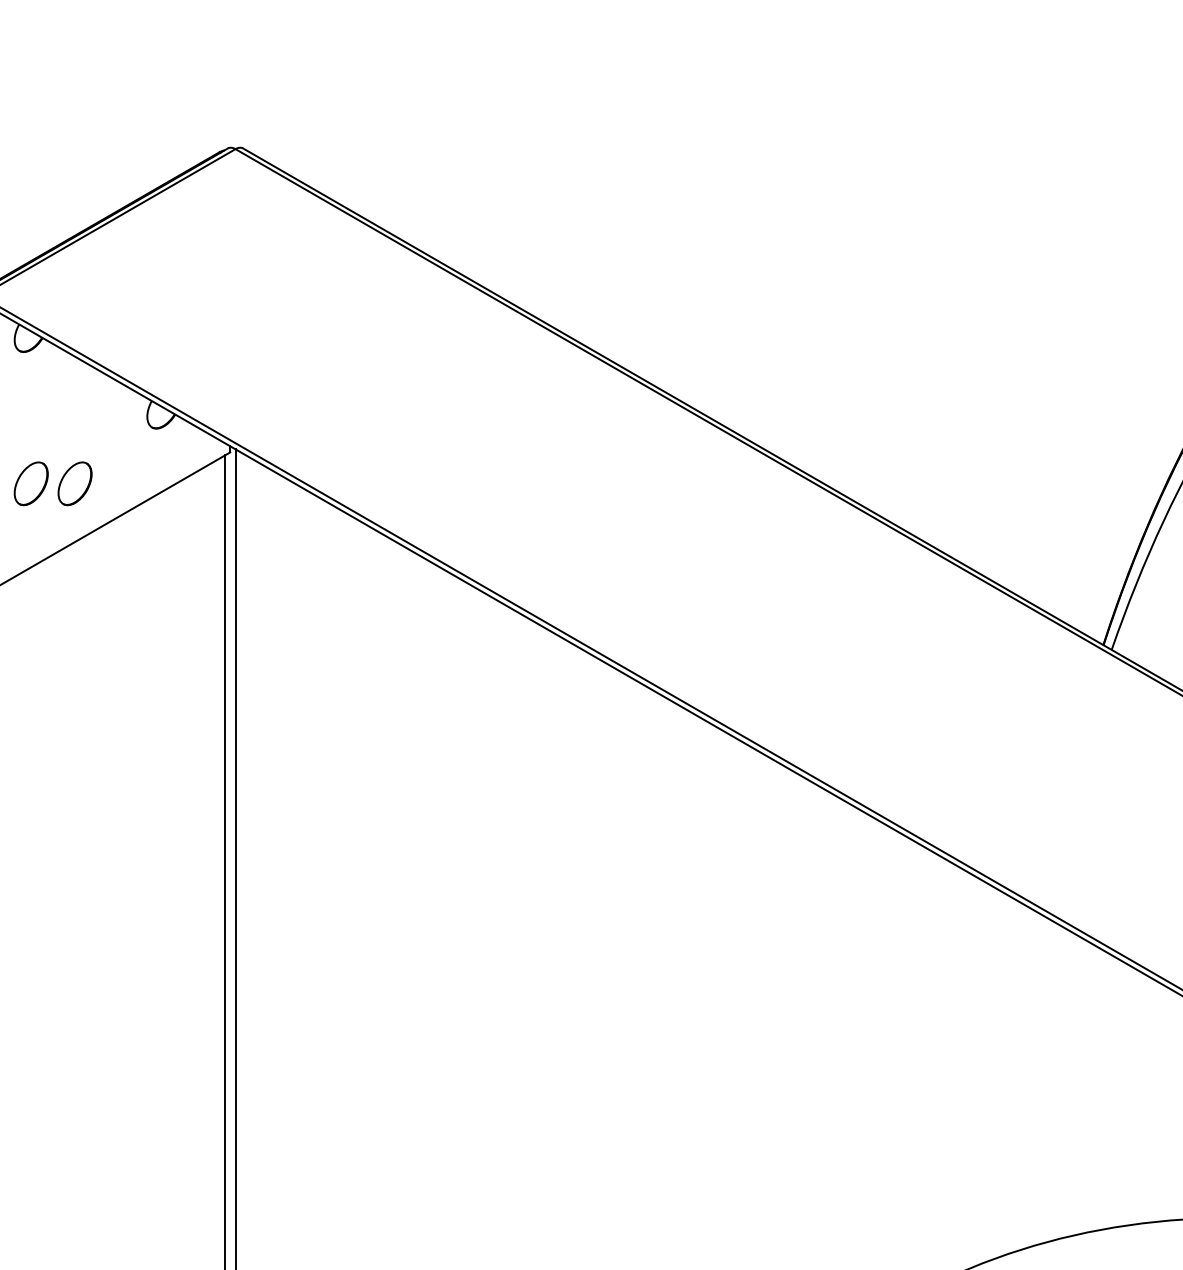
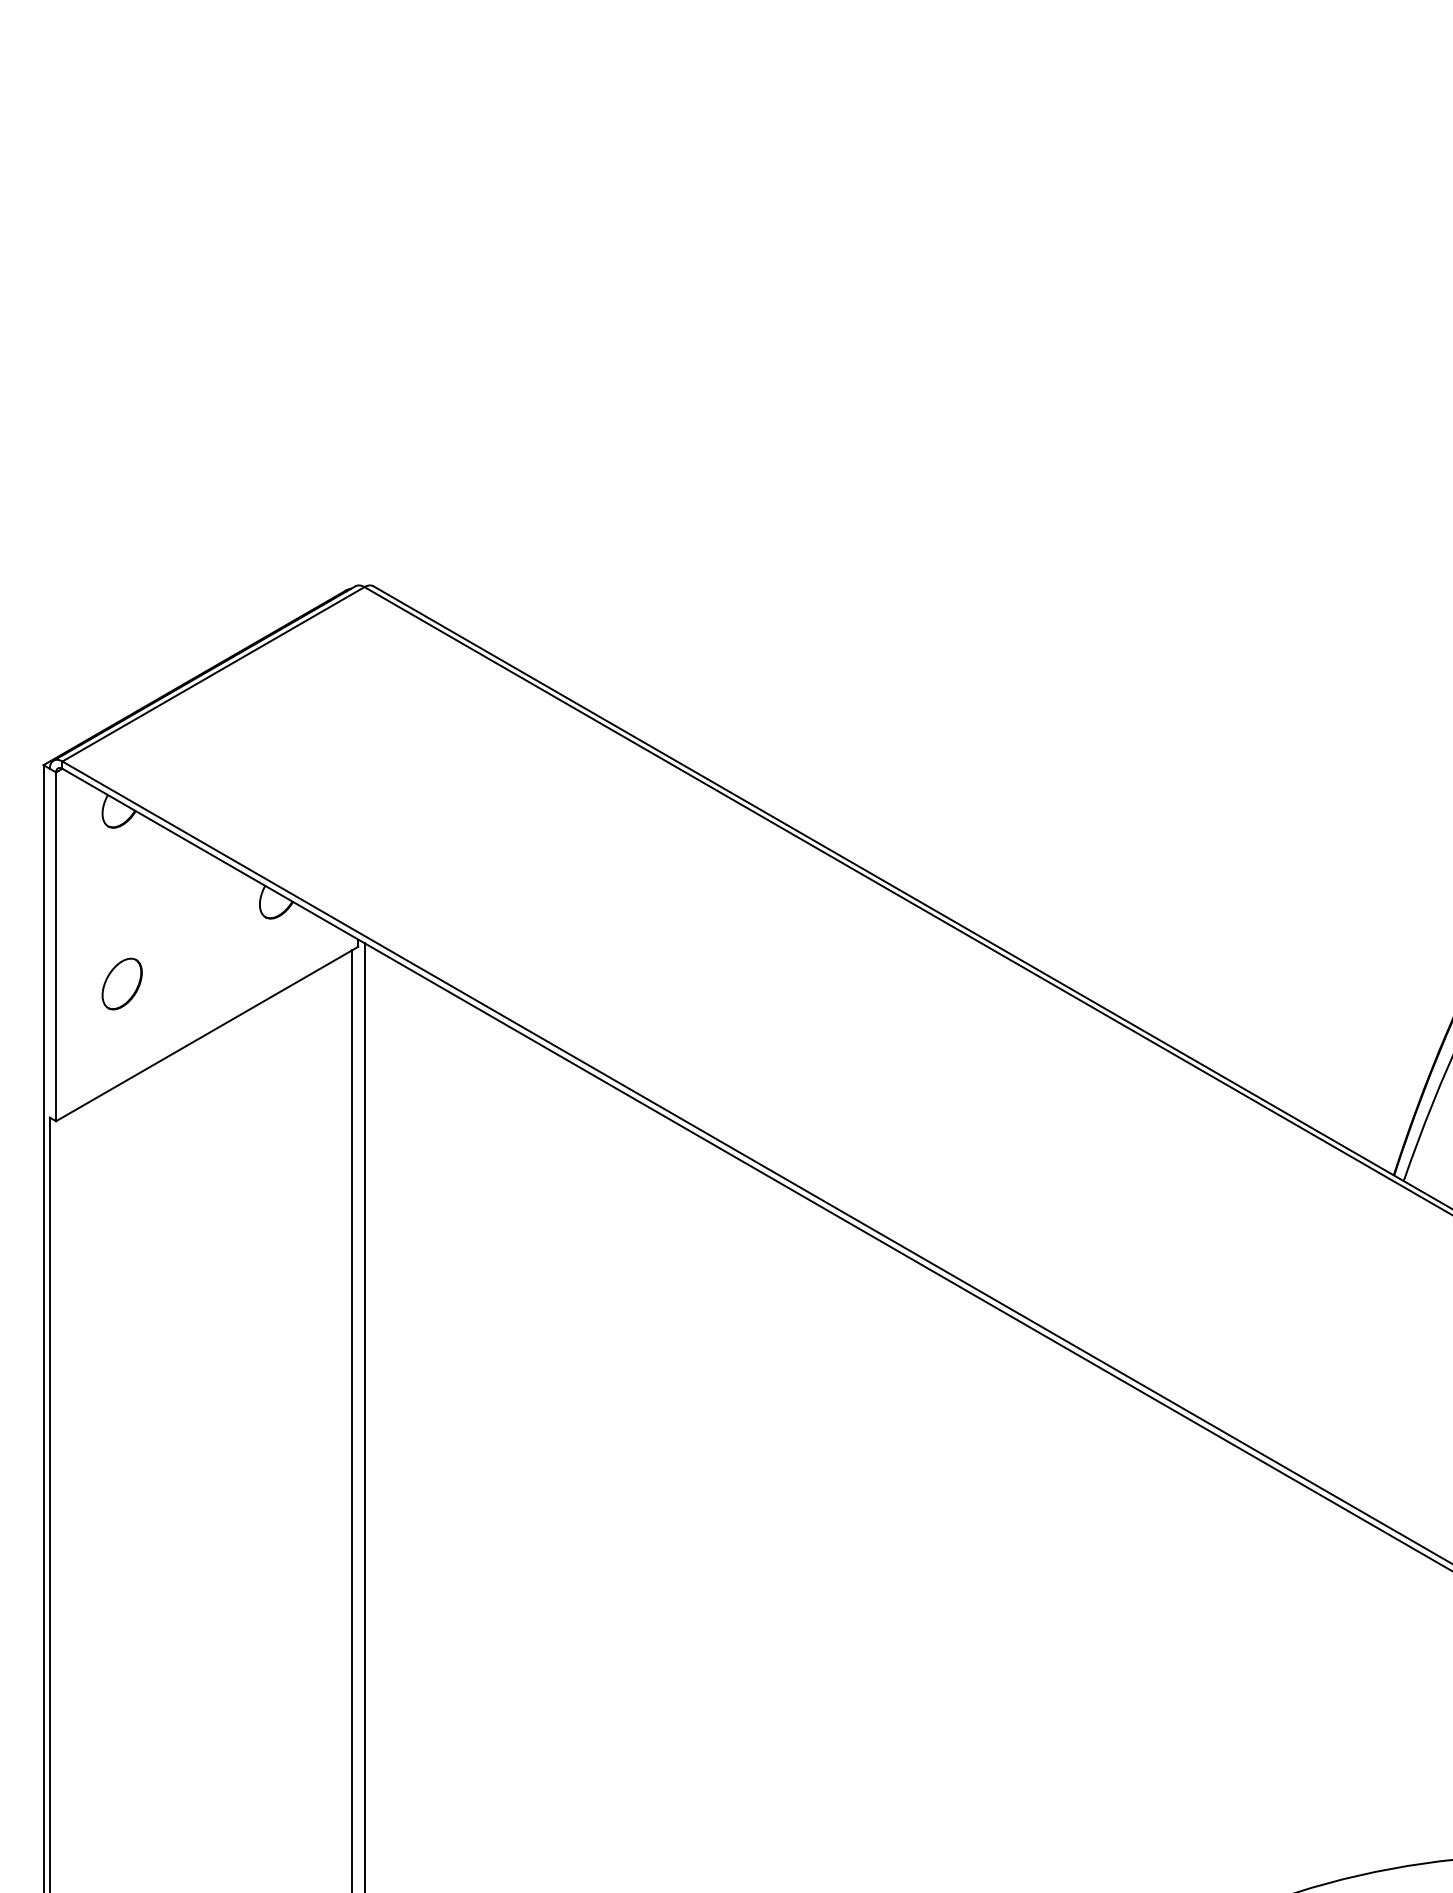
part: (74, 483) -> (173, 983), removed

